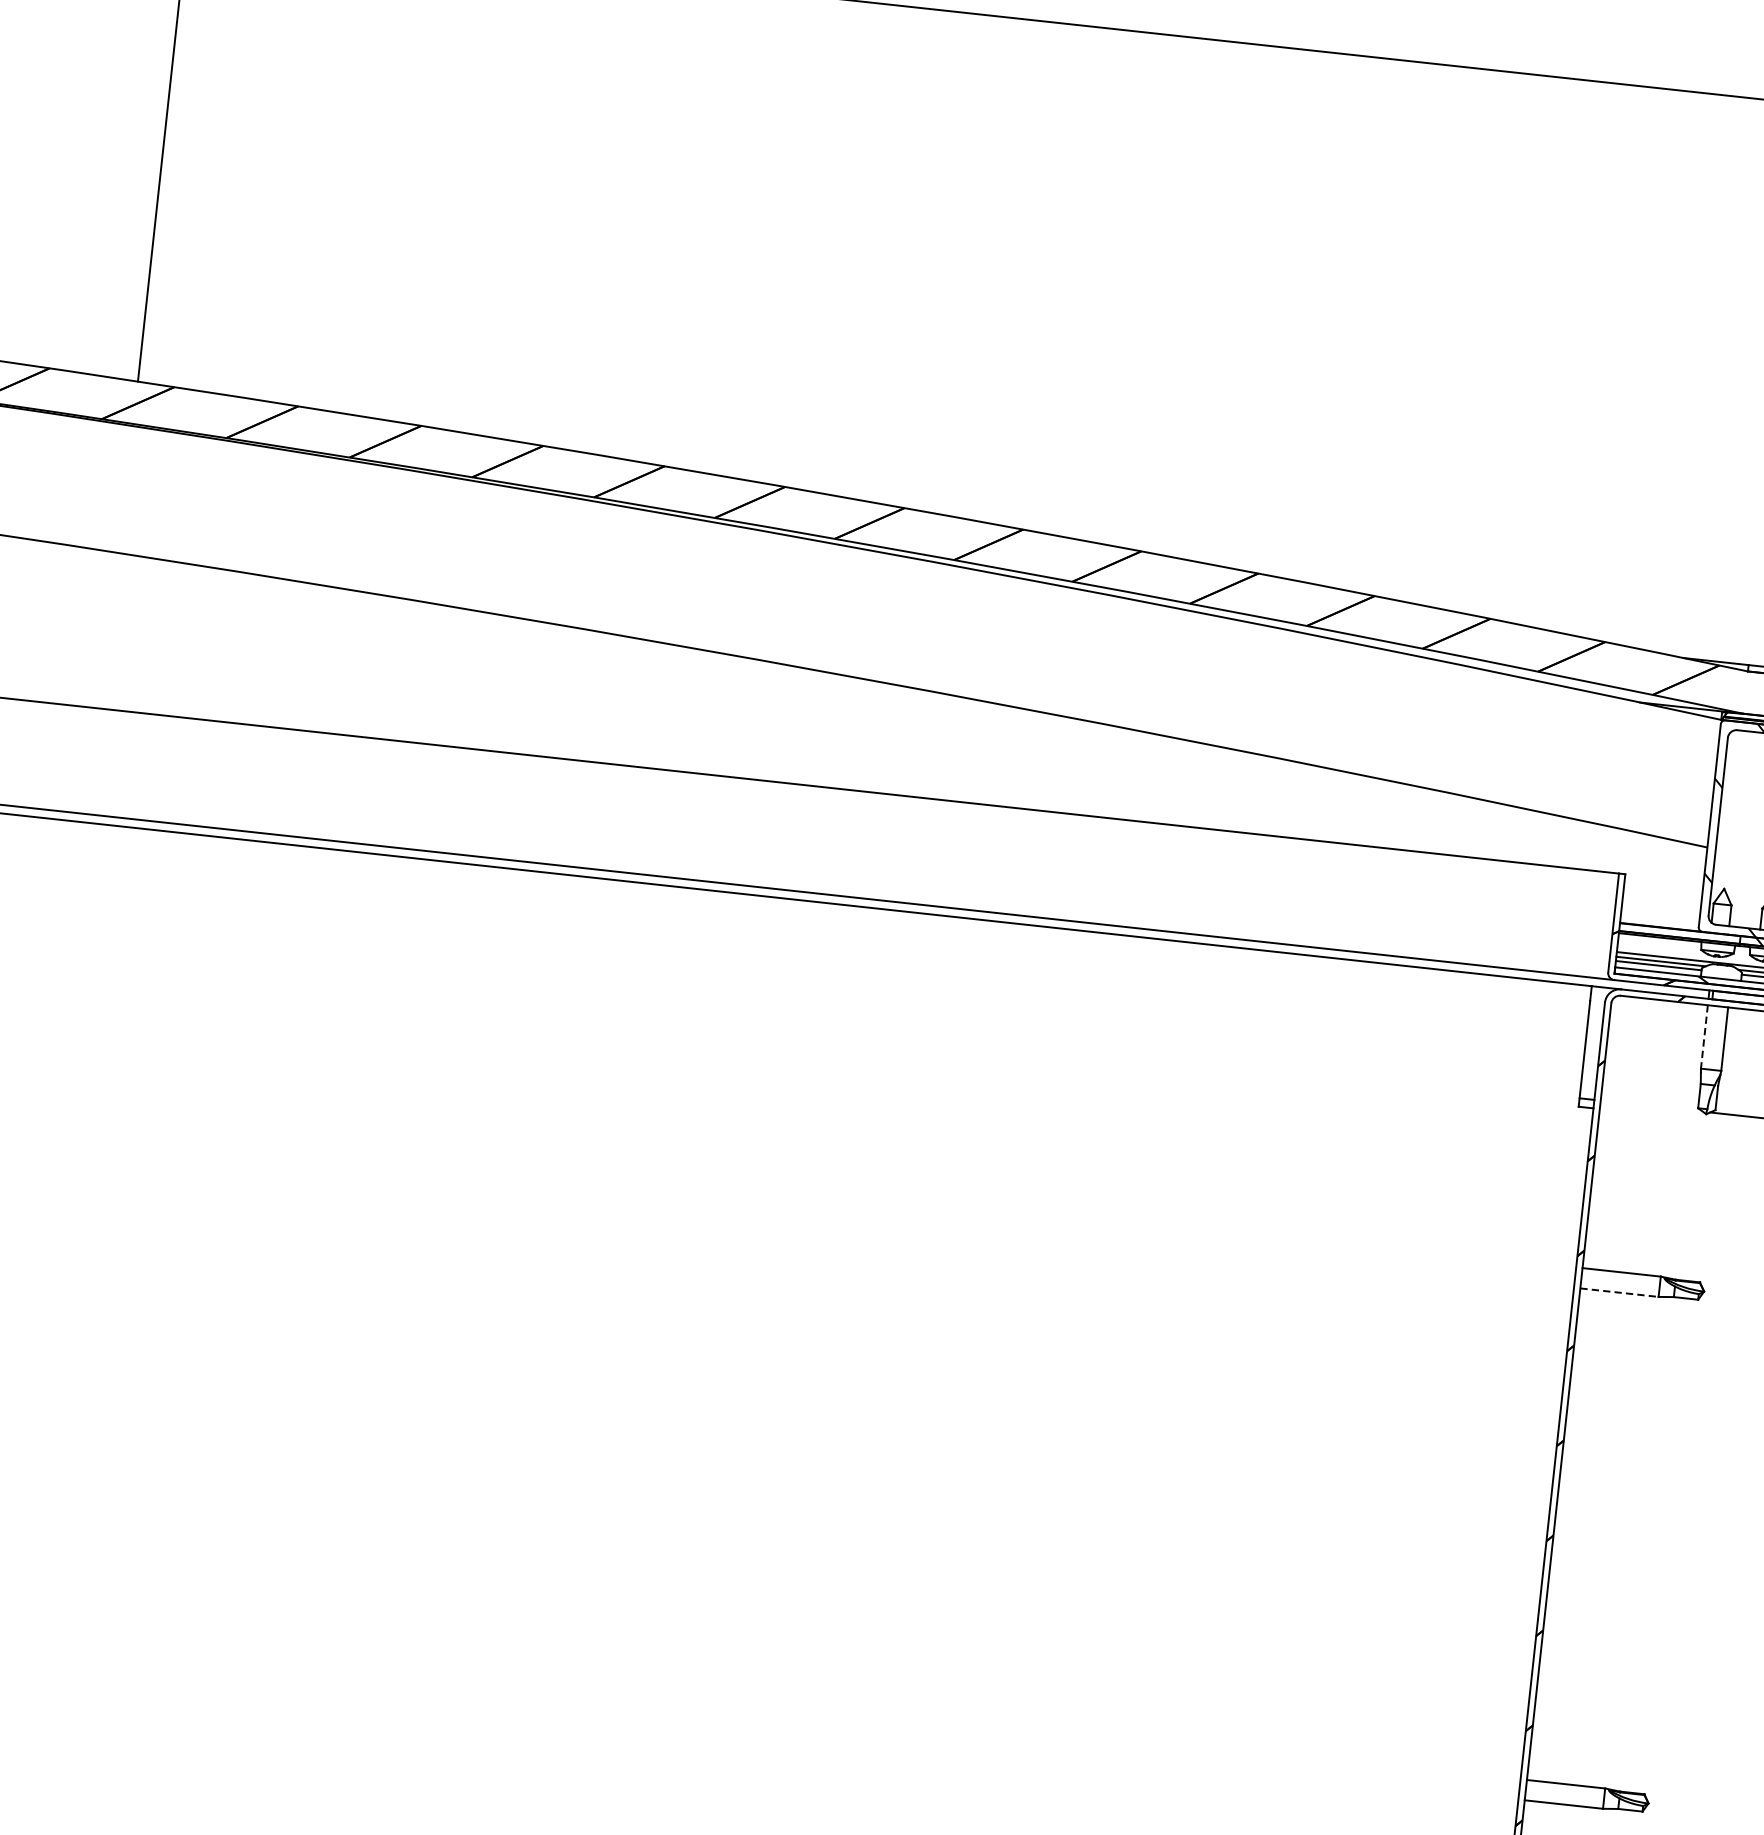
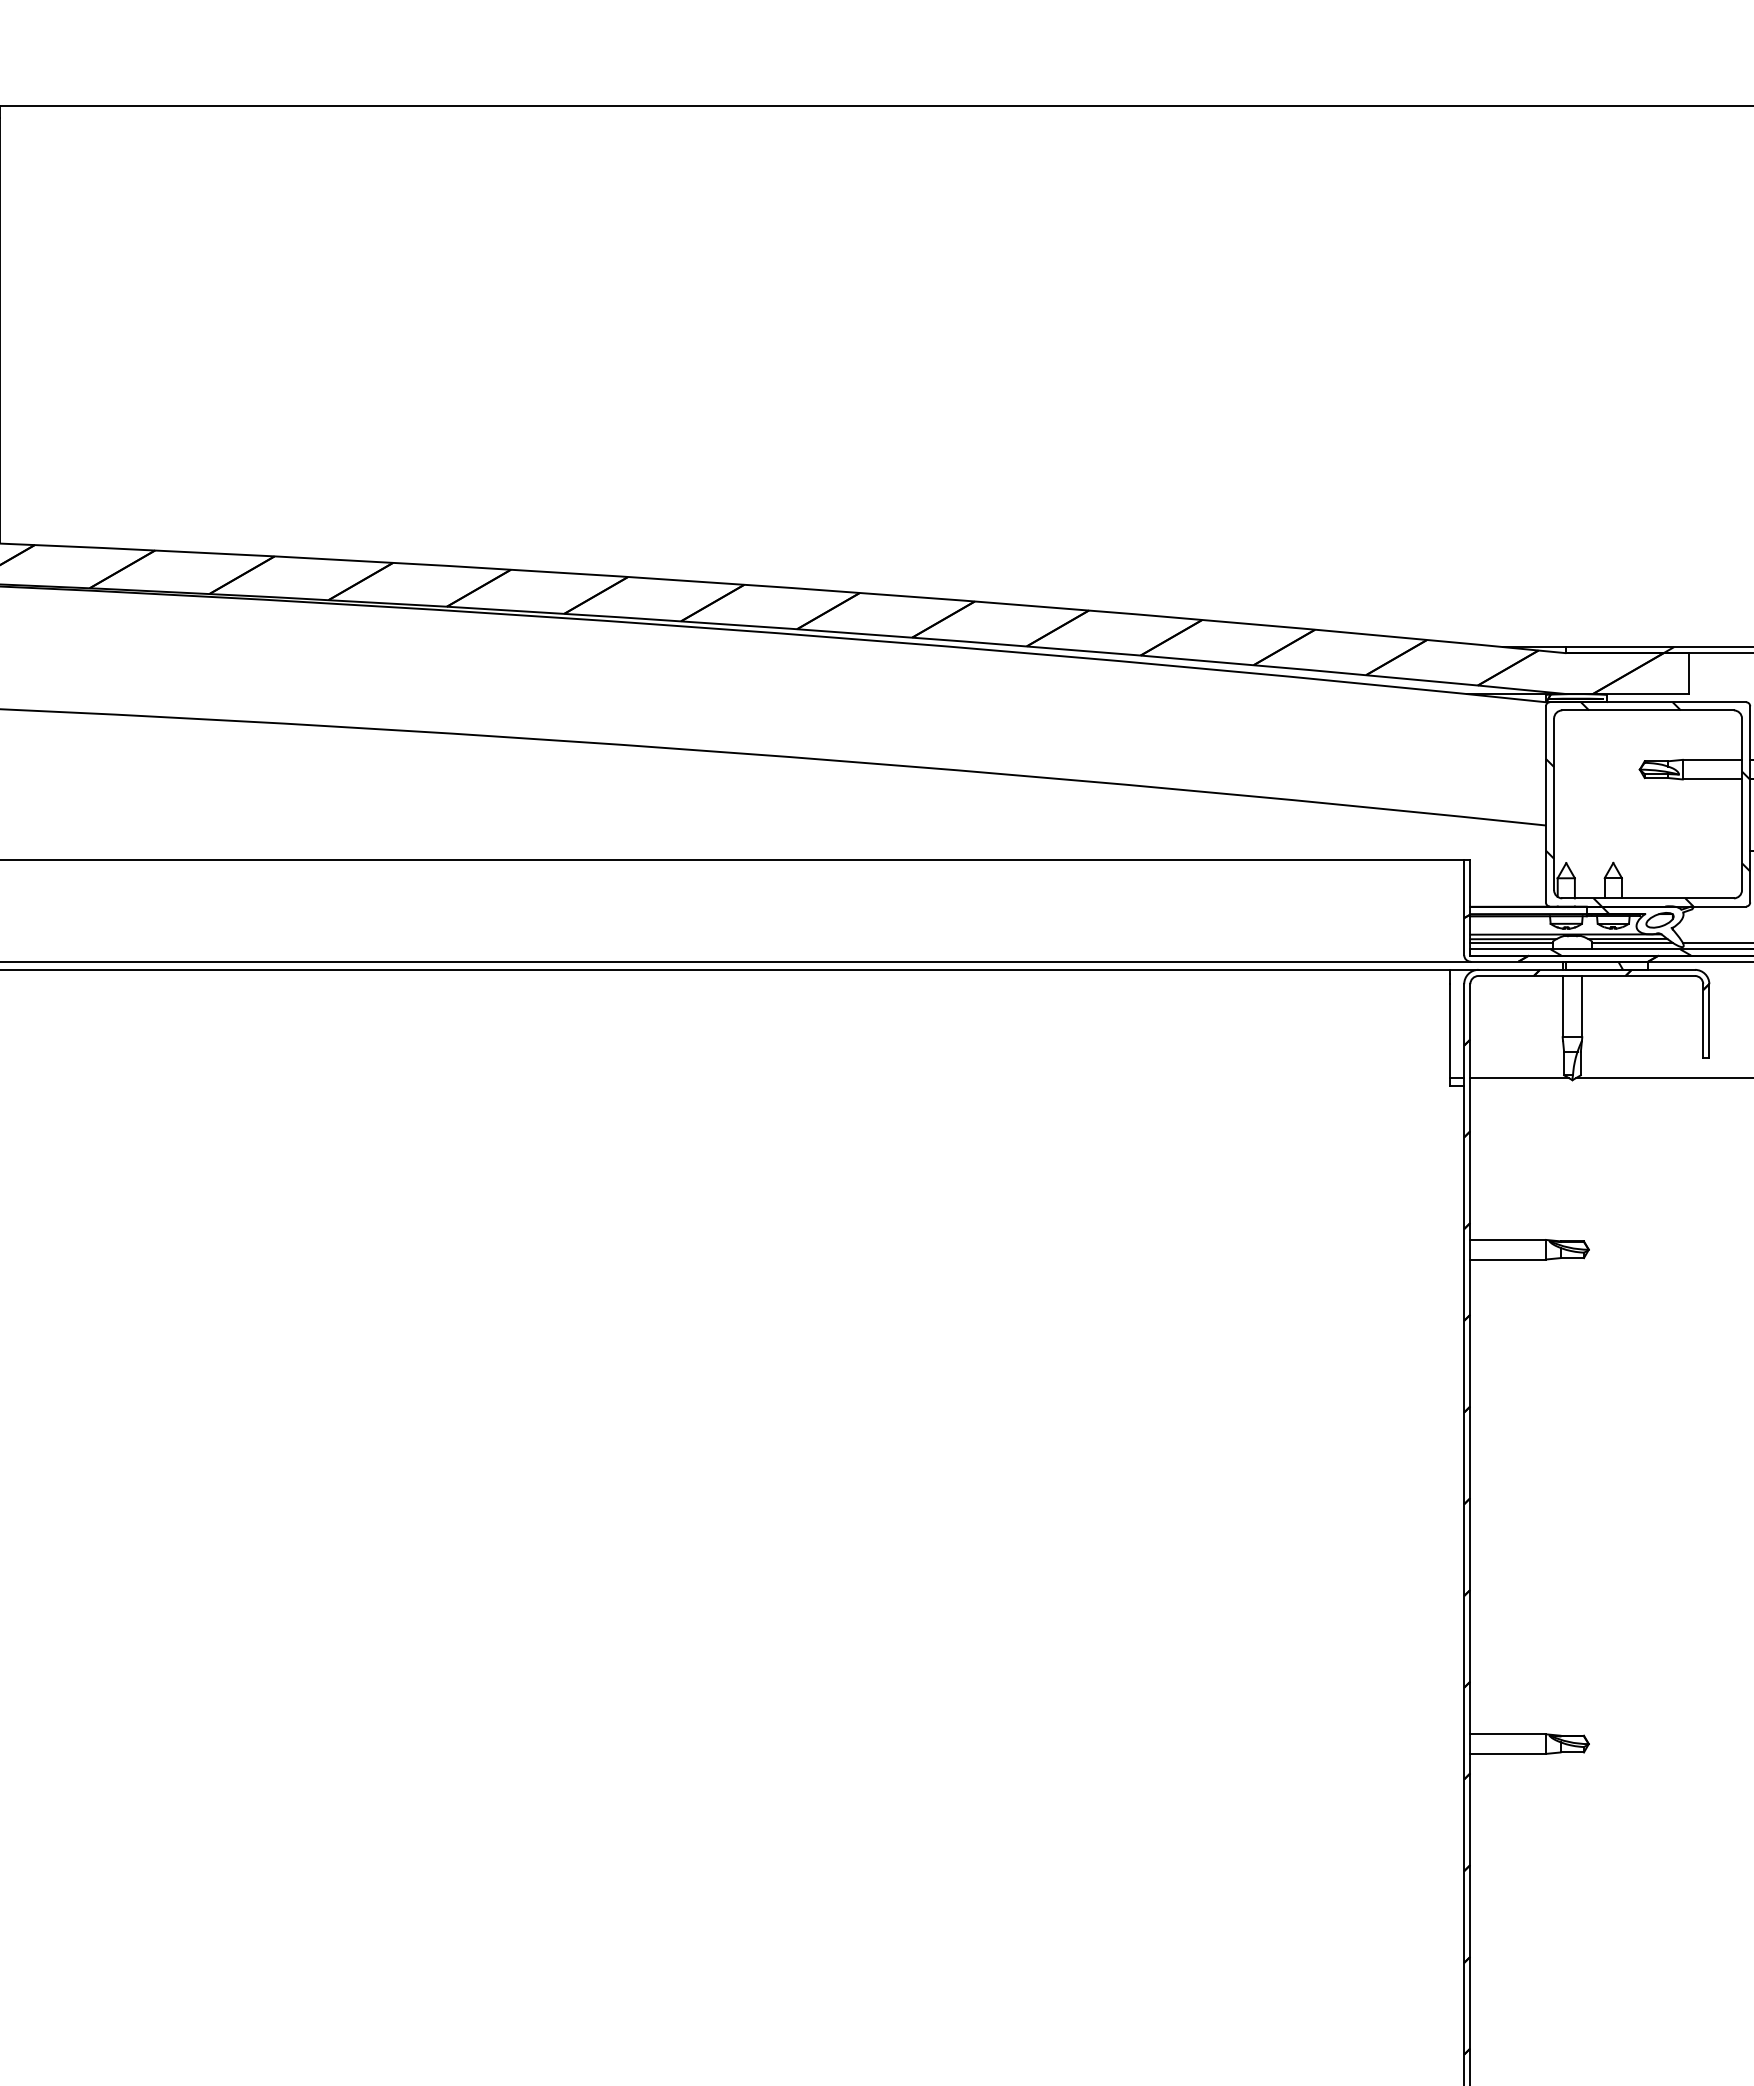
line: (1704, 1036) -> (1562, 1006), dashed -> solid
line: (1651, 1106) -> (1519, 1078), added
line: (1619, 1292) -> (1508, 1259), dashed -> solid

